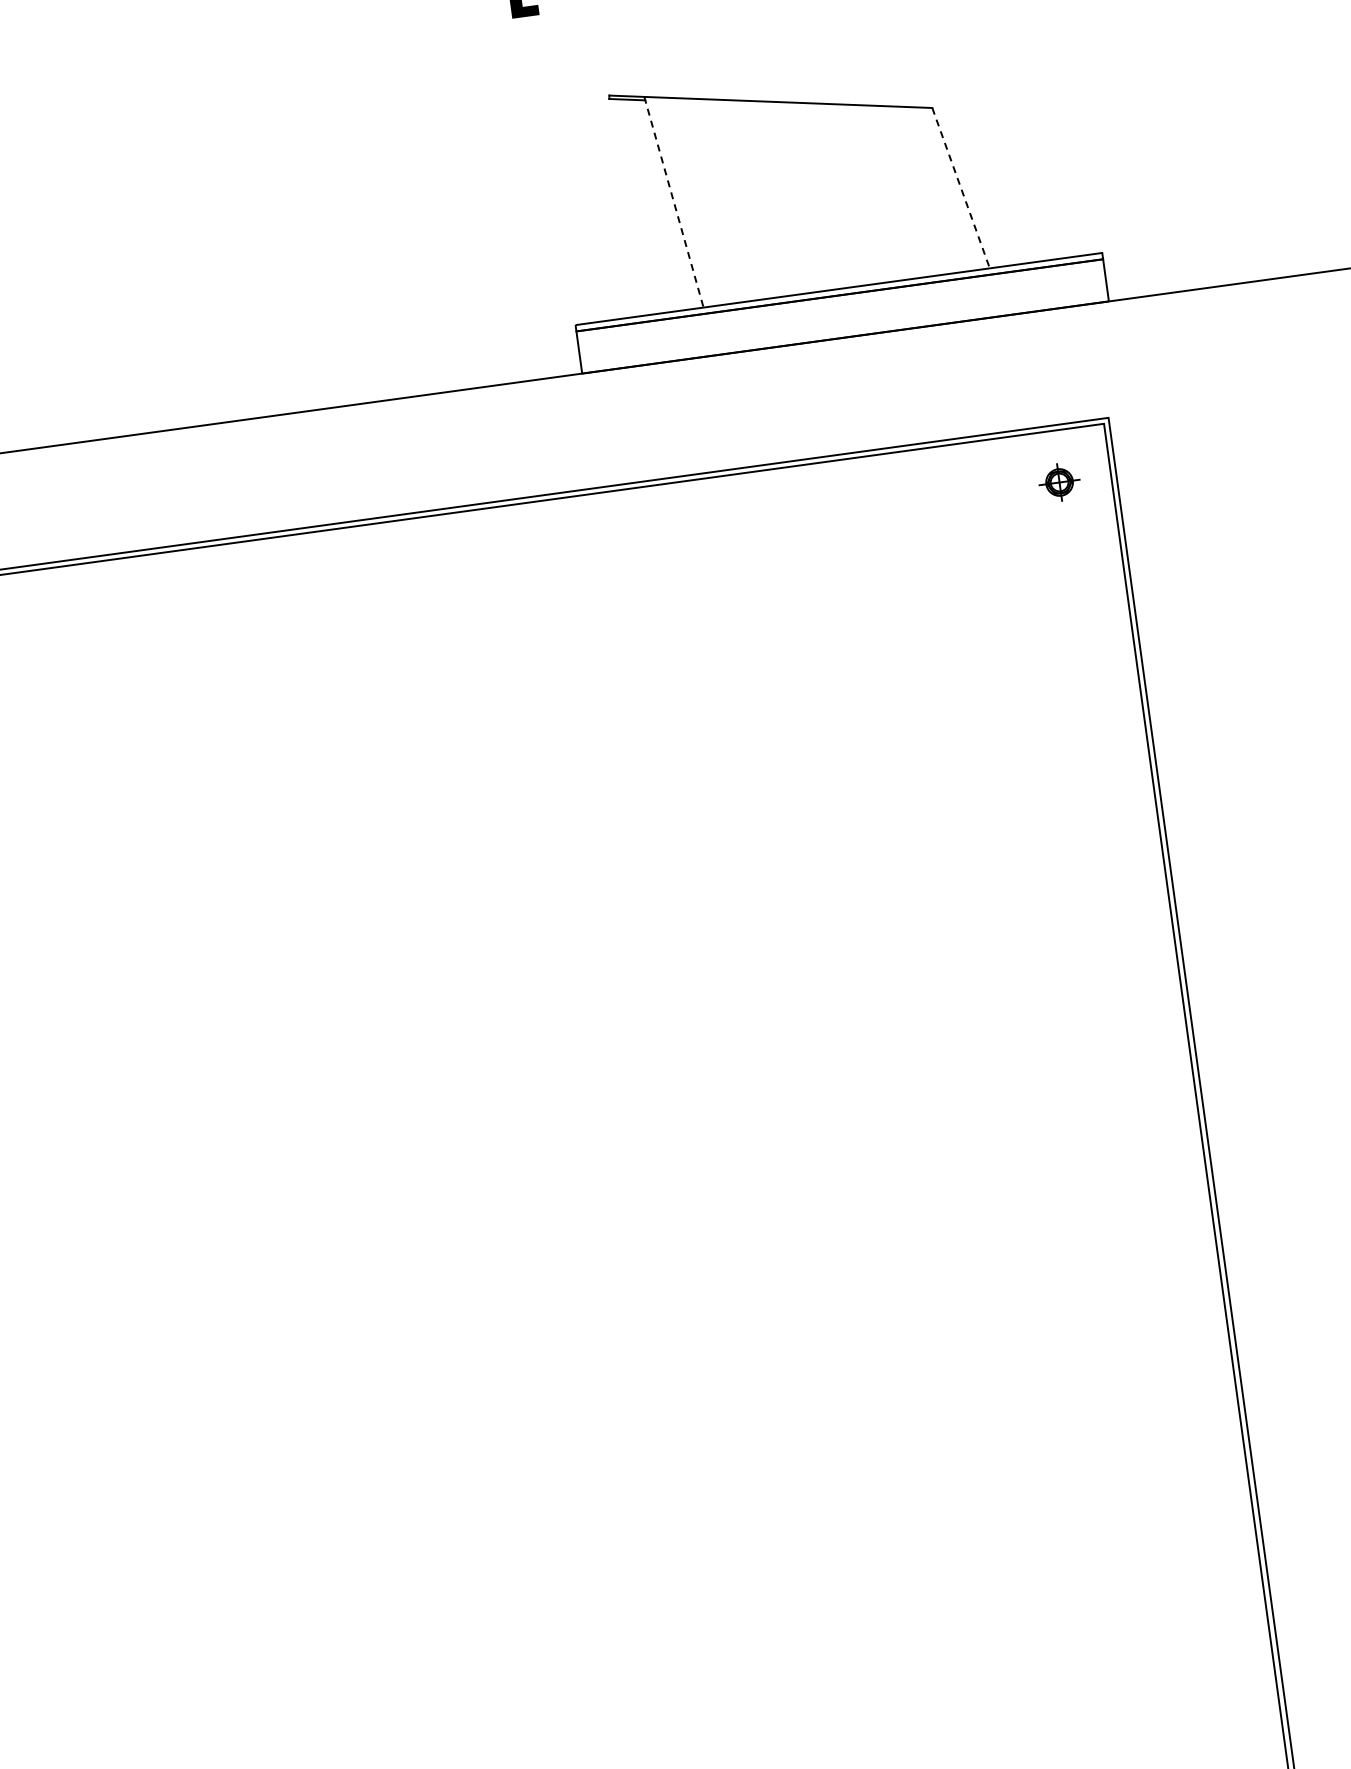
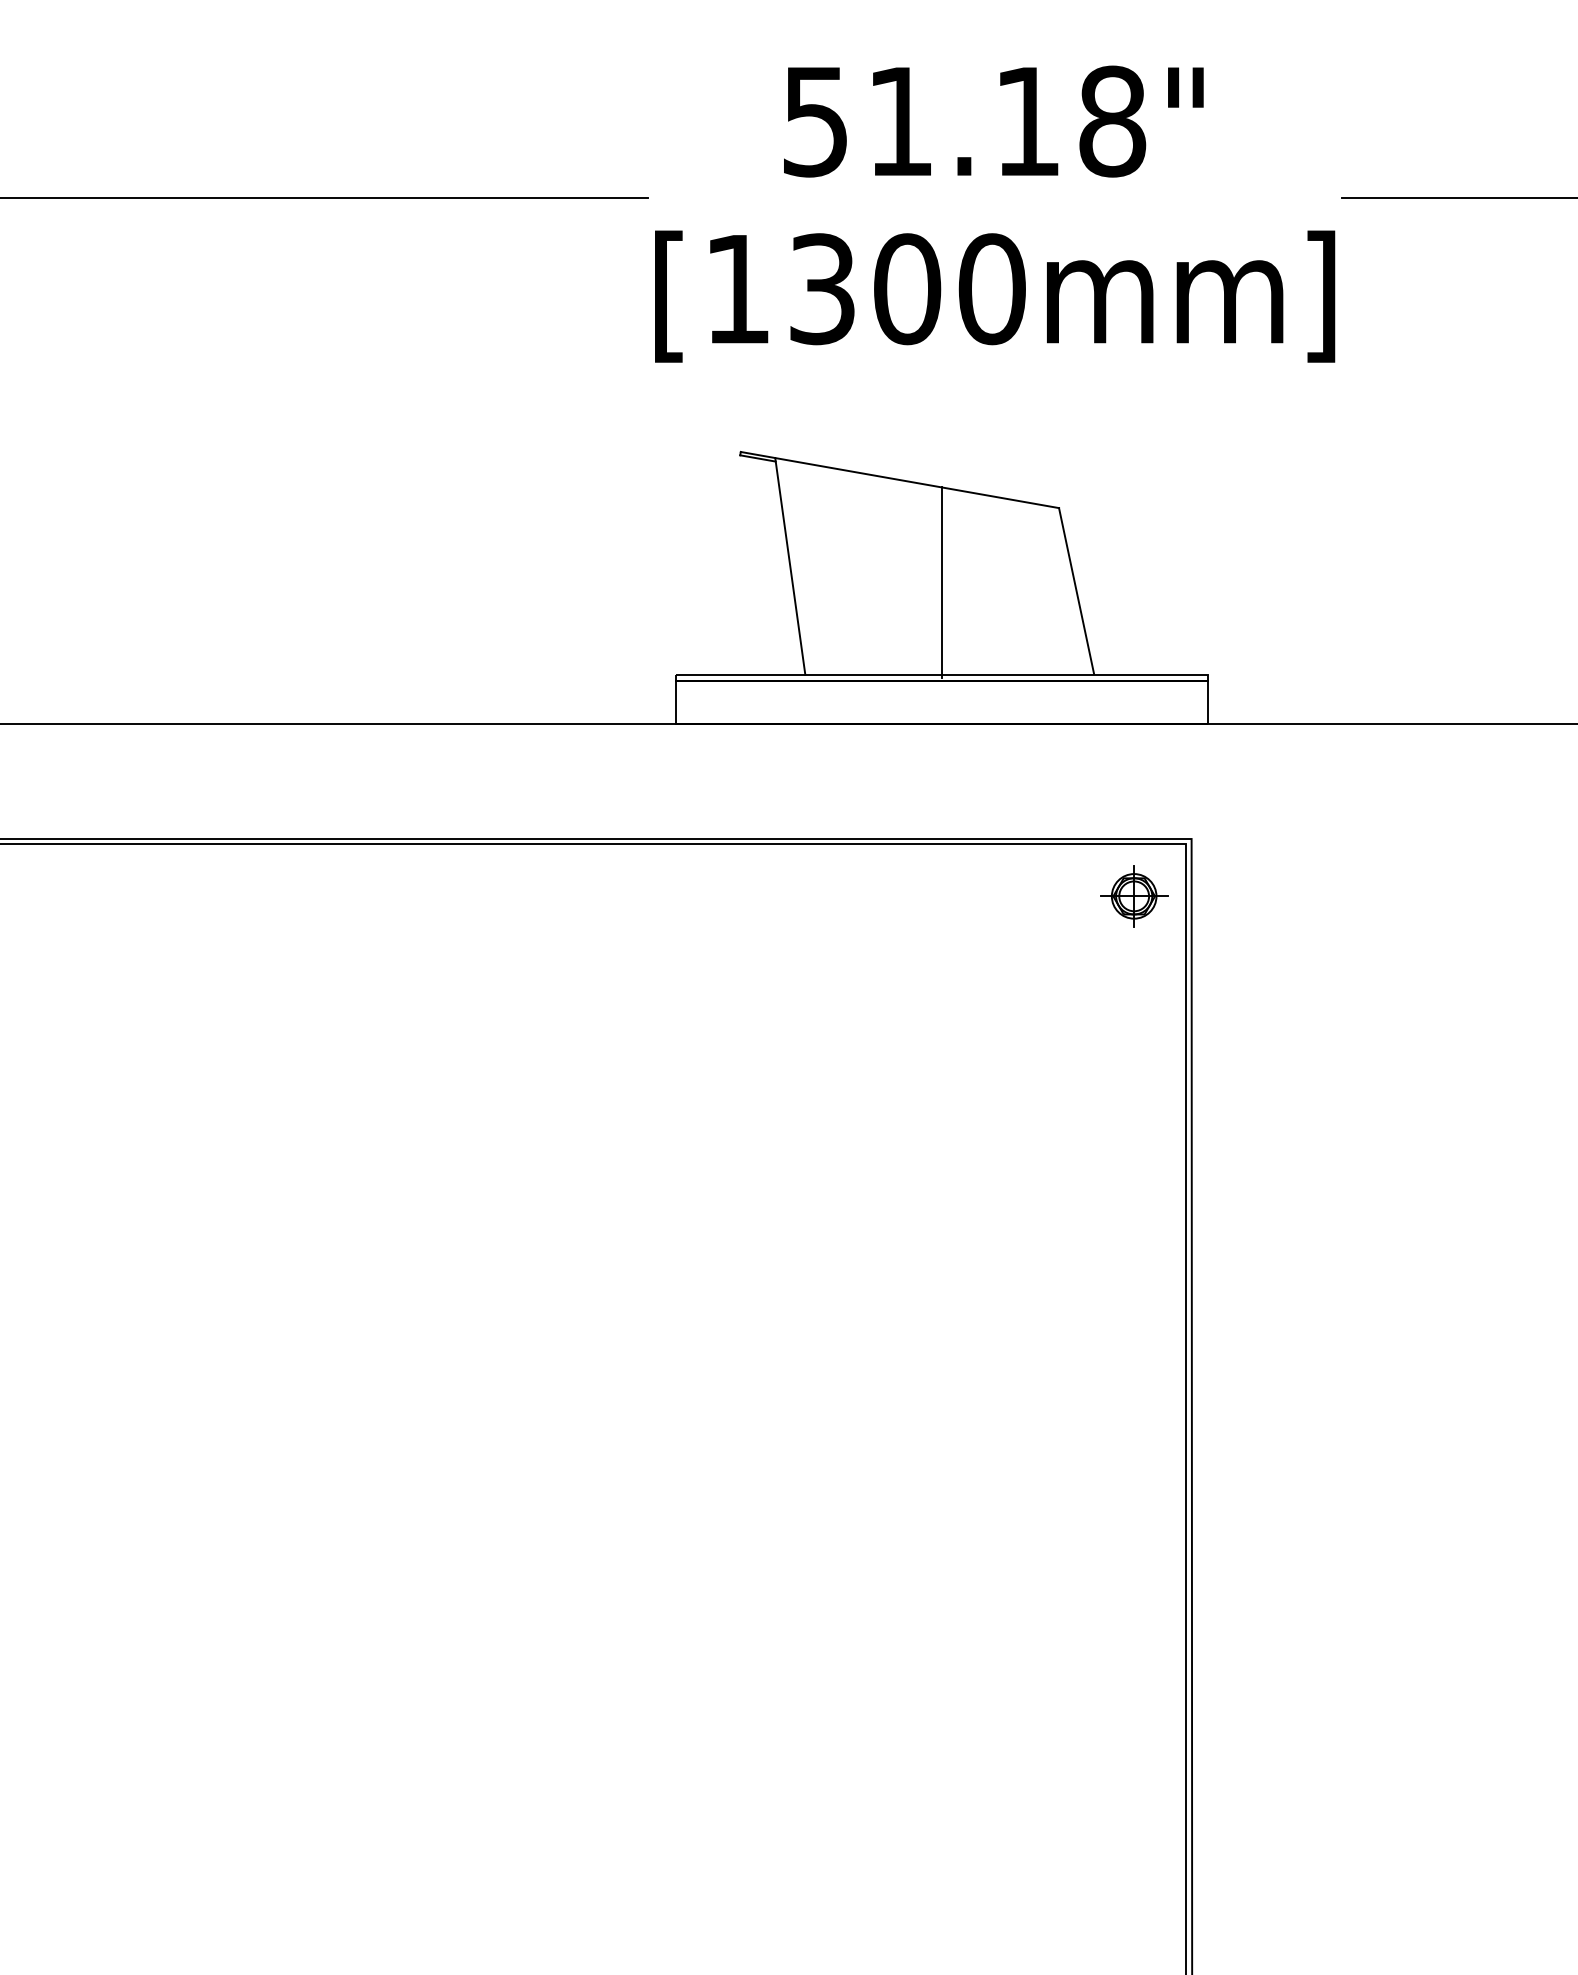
line: (960, 188) -> (1076, 591), dashed -> solid
line: (825, 197) -> (941, 582), added
line: (674, 202) -> (790, 566), dashed -> solid
part: (1059, 482) -> (1134, 896), size x1.67

